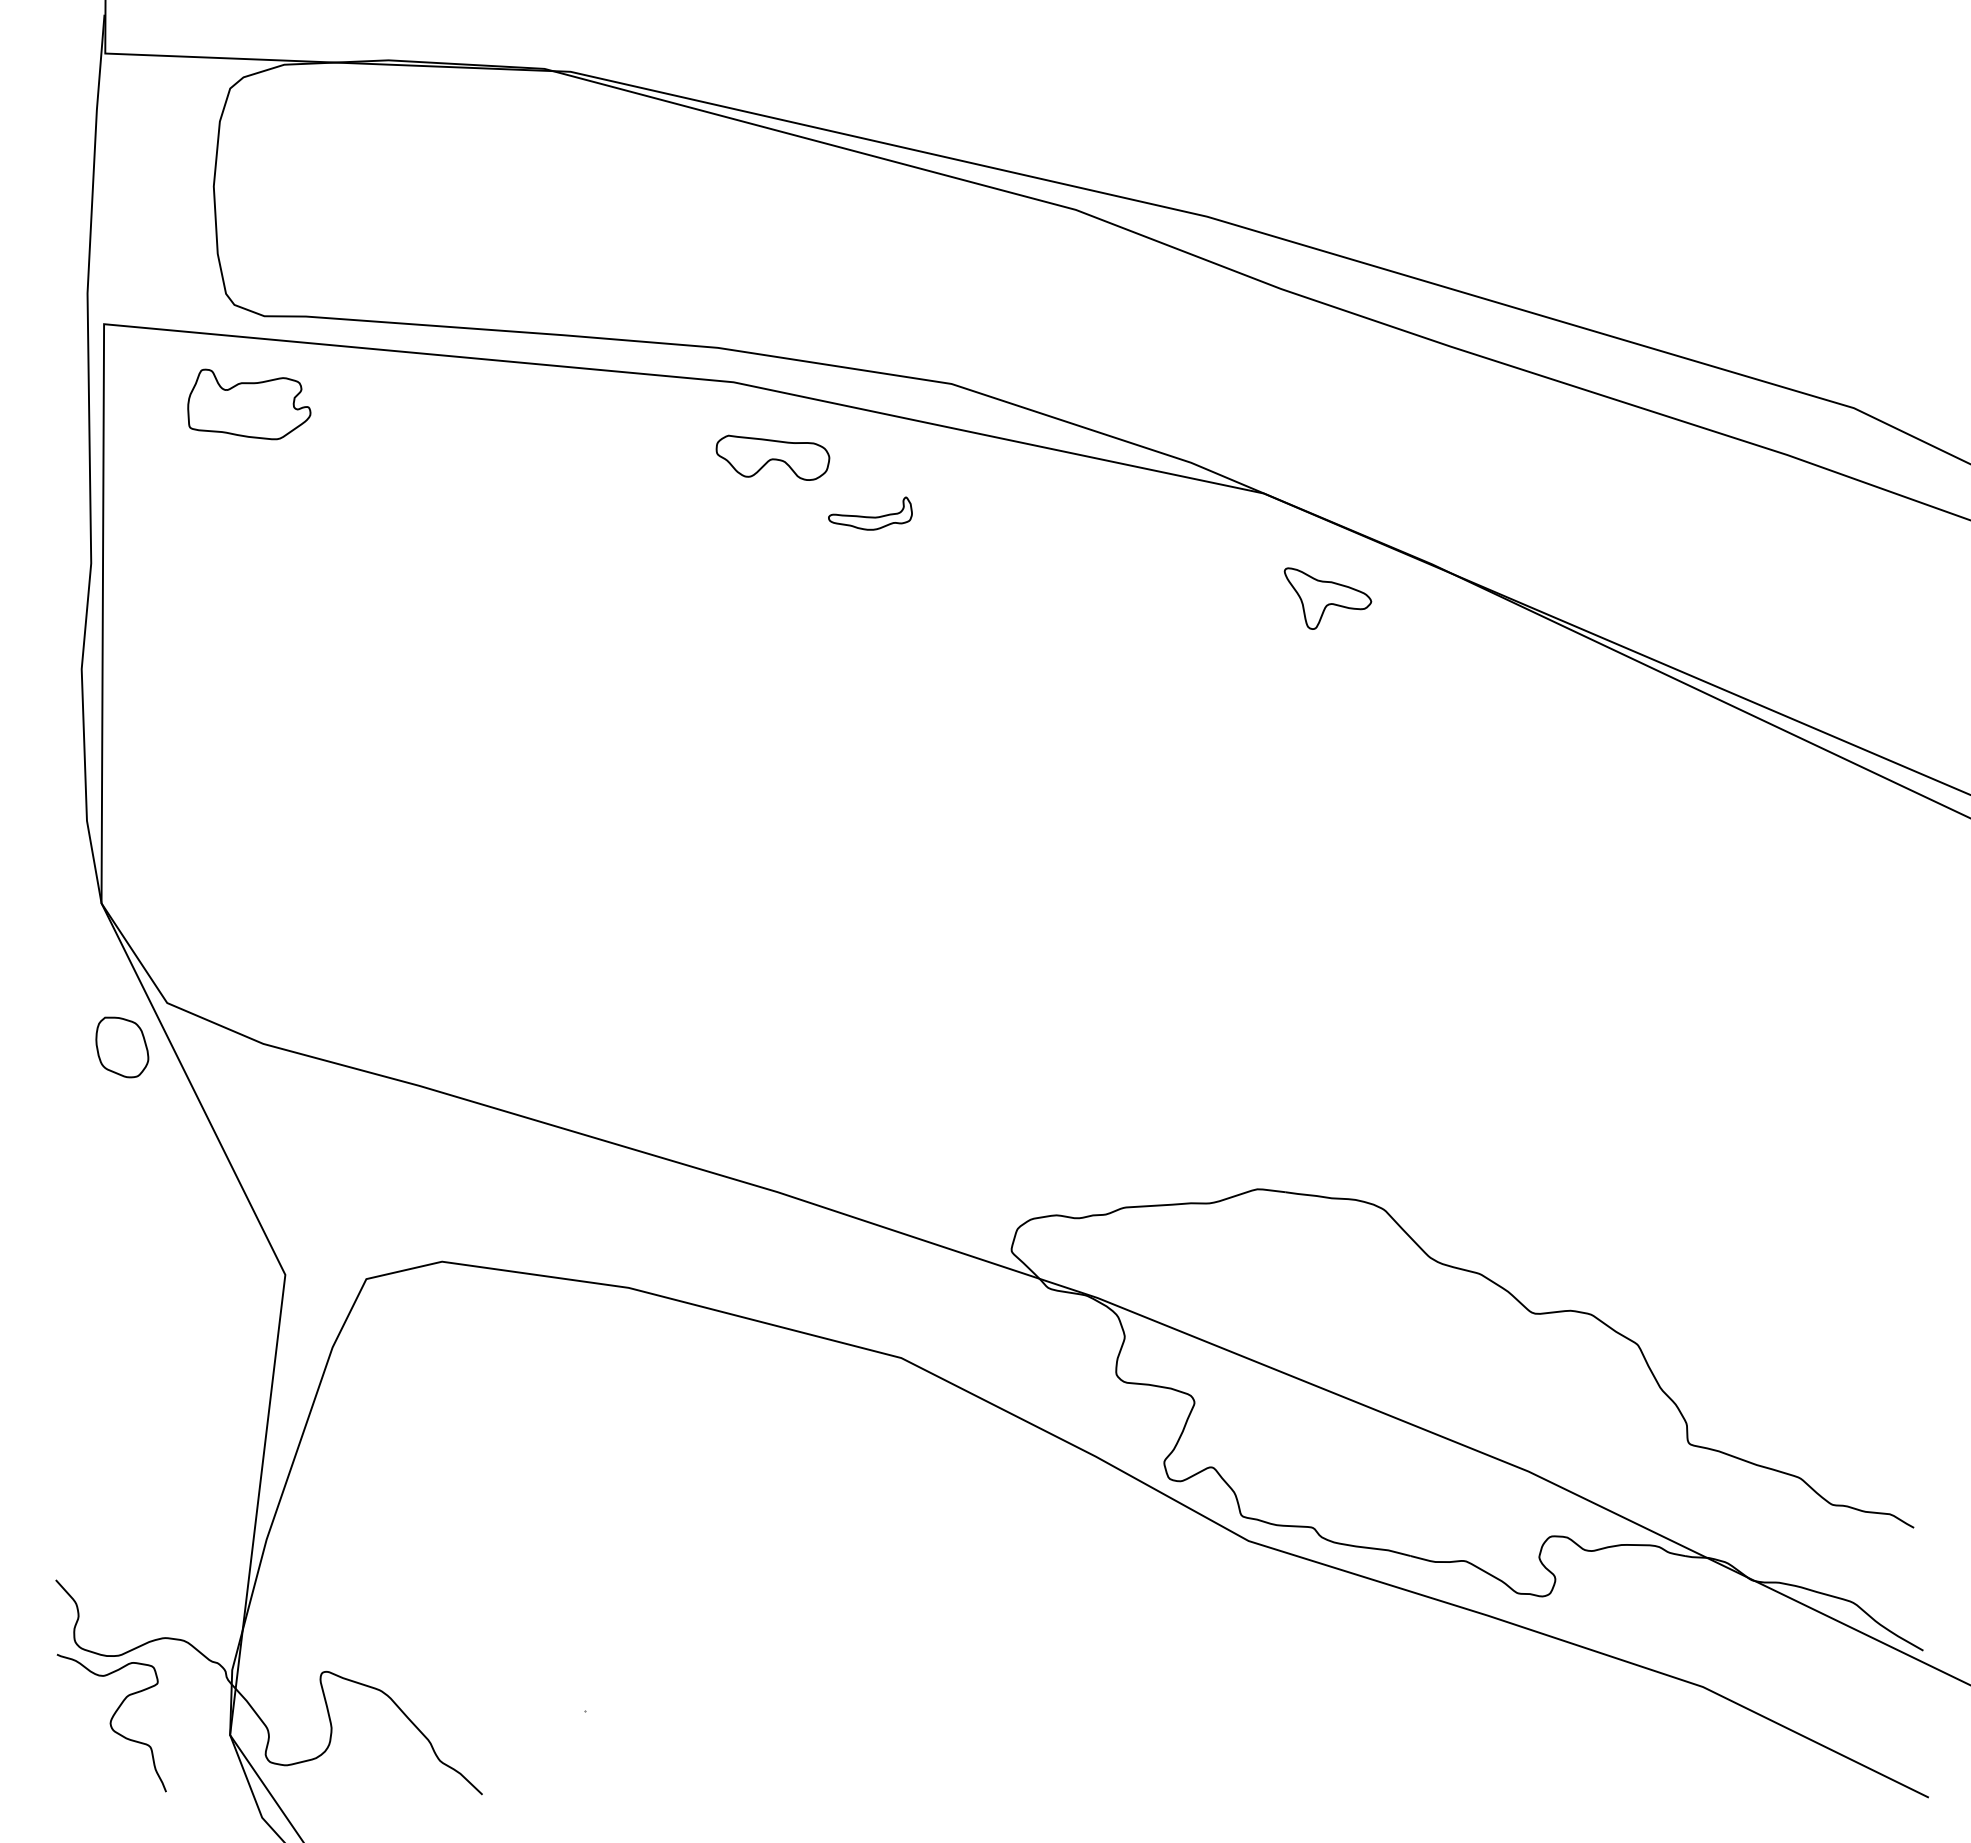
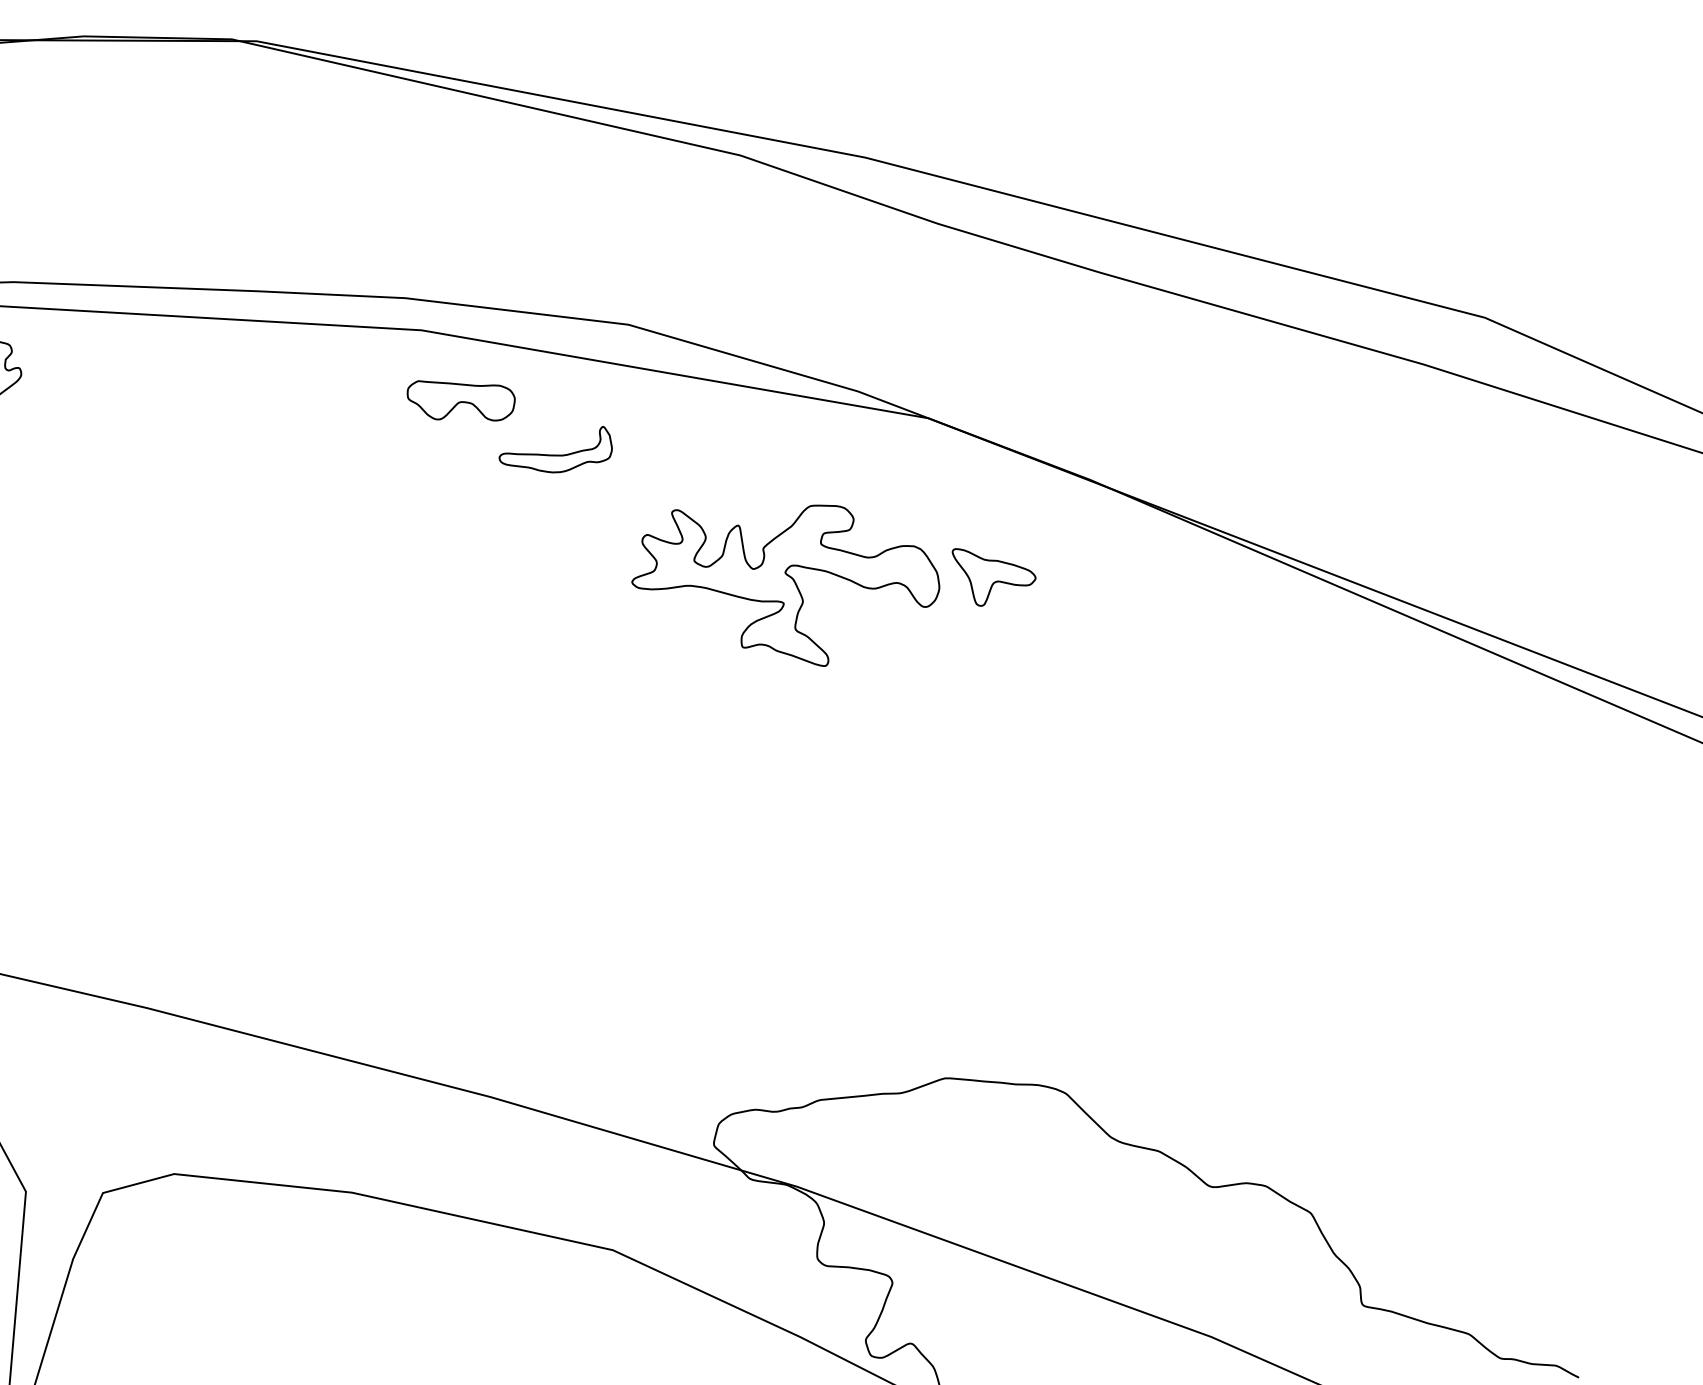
part: (870, 513) -> (555, 450), size x1.43
part: (1327, 598) -> (994, 576), moved
part: (1107, 665) -> (785, 586), added

